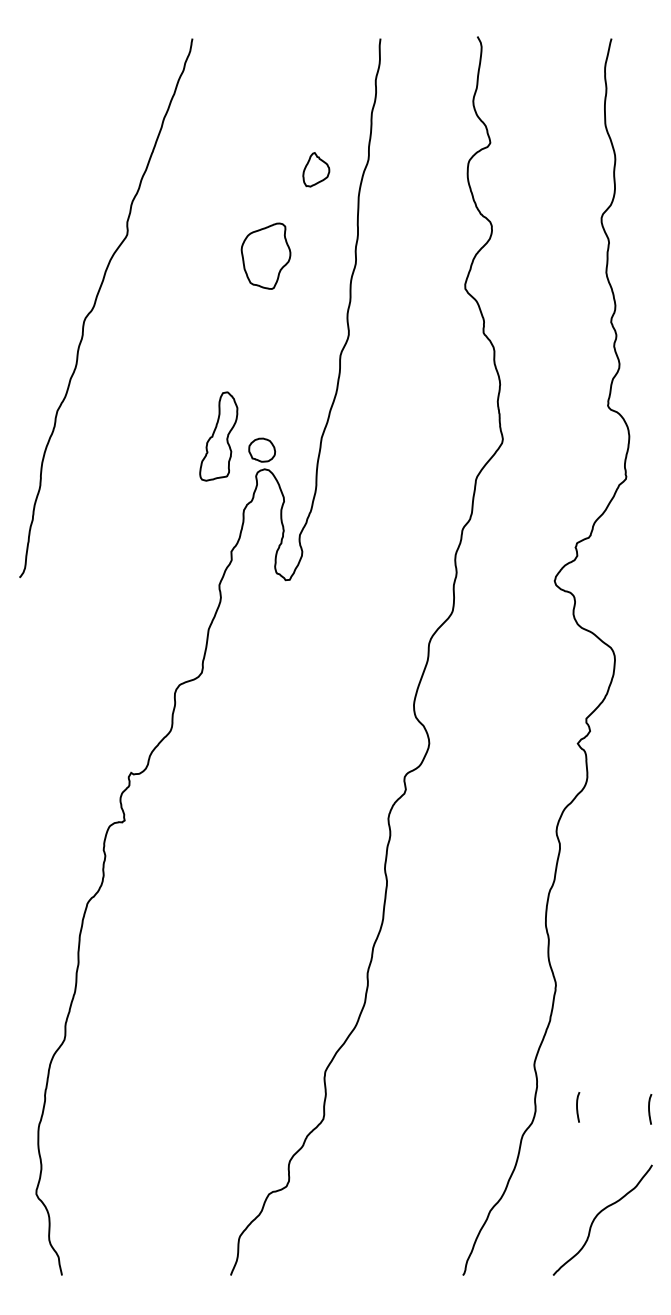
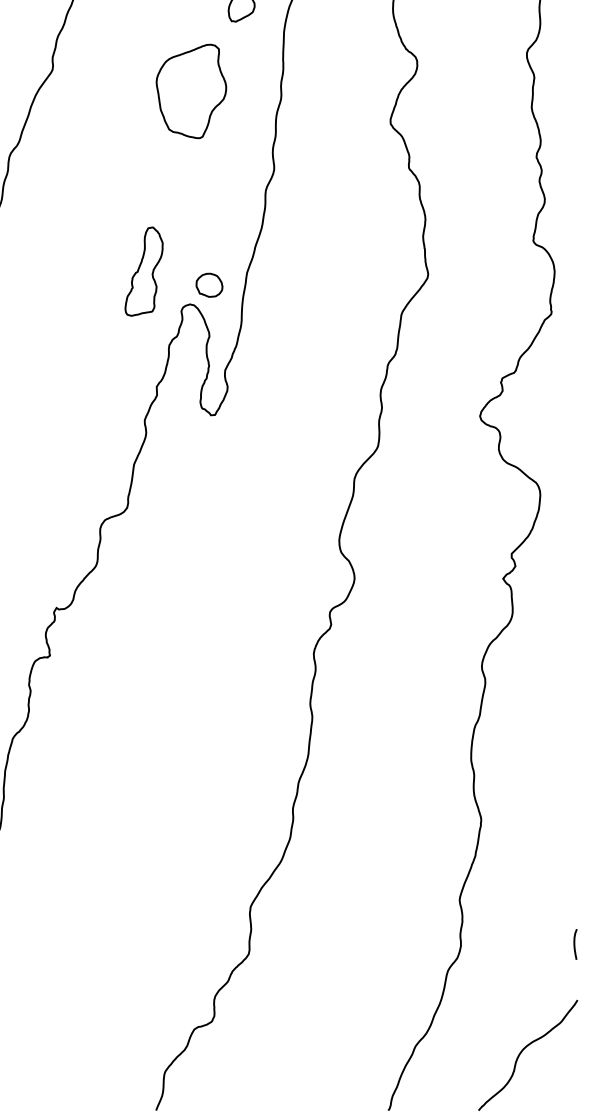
part: (265, 255) -> (190, 90), size x1.43
part: (261, 449) -> (208, 284), moved
curve: (577, 1107) -> (502, 942), removed

